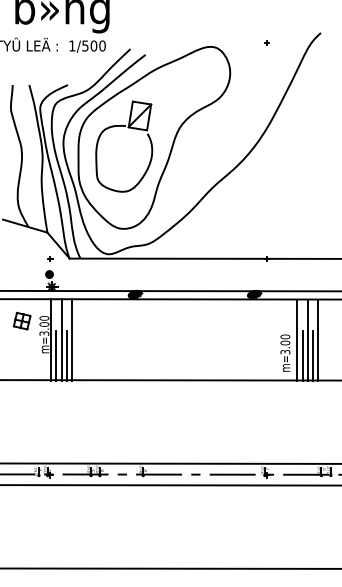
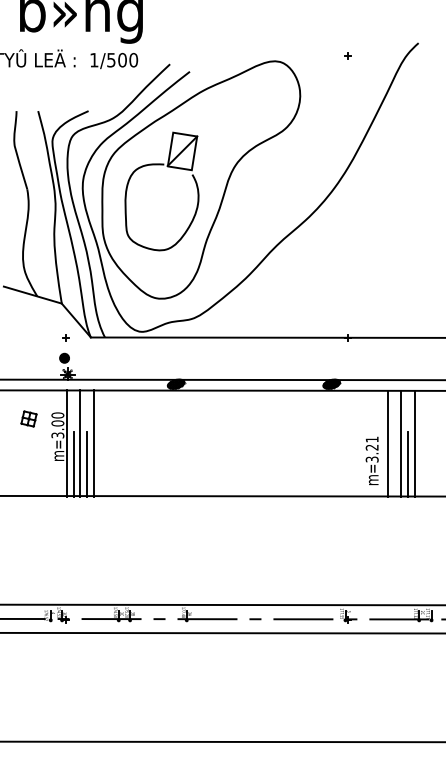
part: (22, 320) -> (29, 418), size x0.7
text: (285, 339) -> (372, 442), m=3.00 -> m=3.21
line: (302, 355) -> (394, 463), removed

